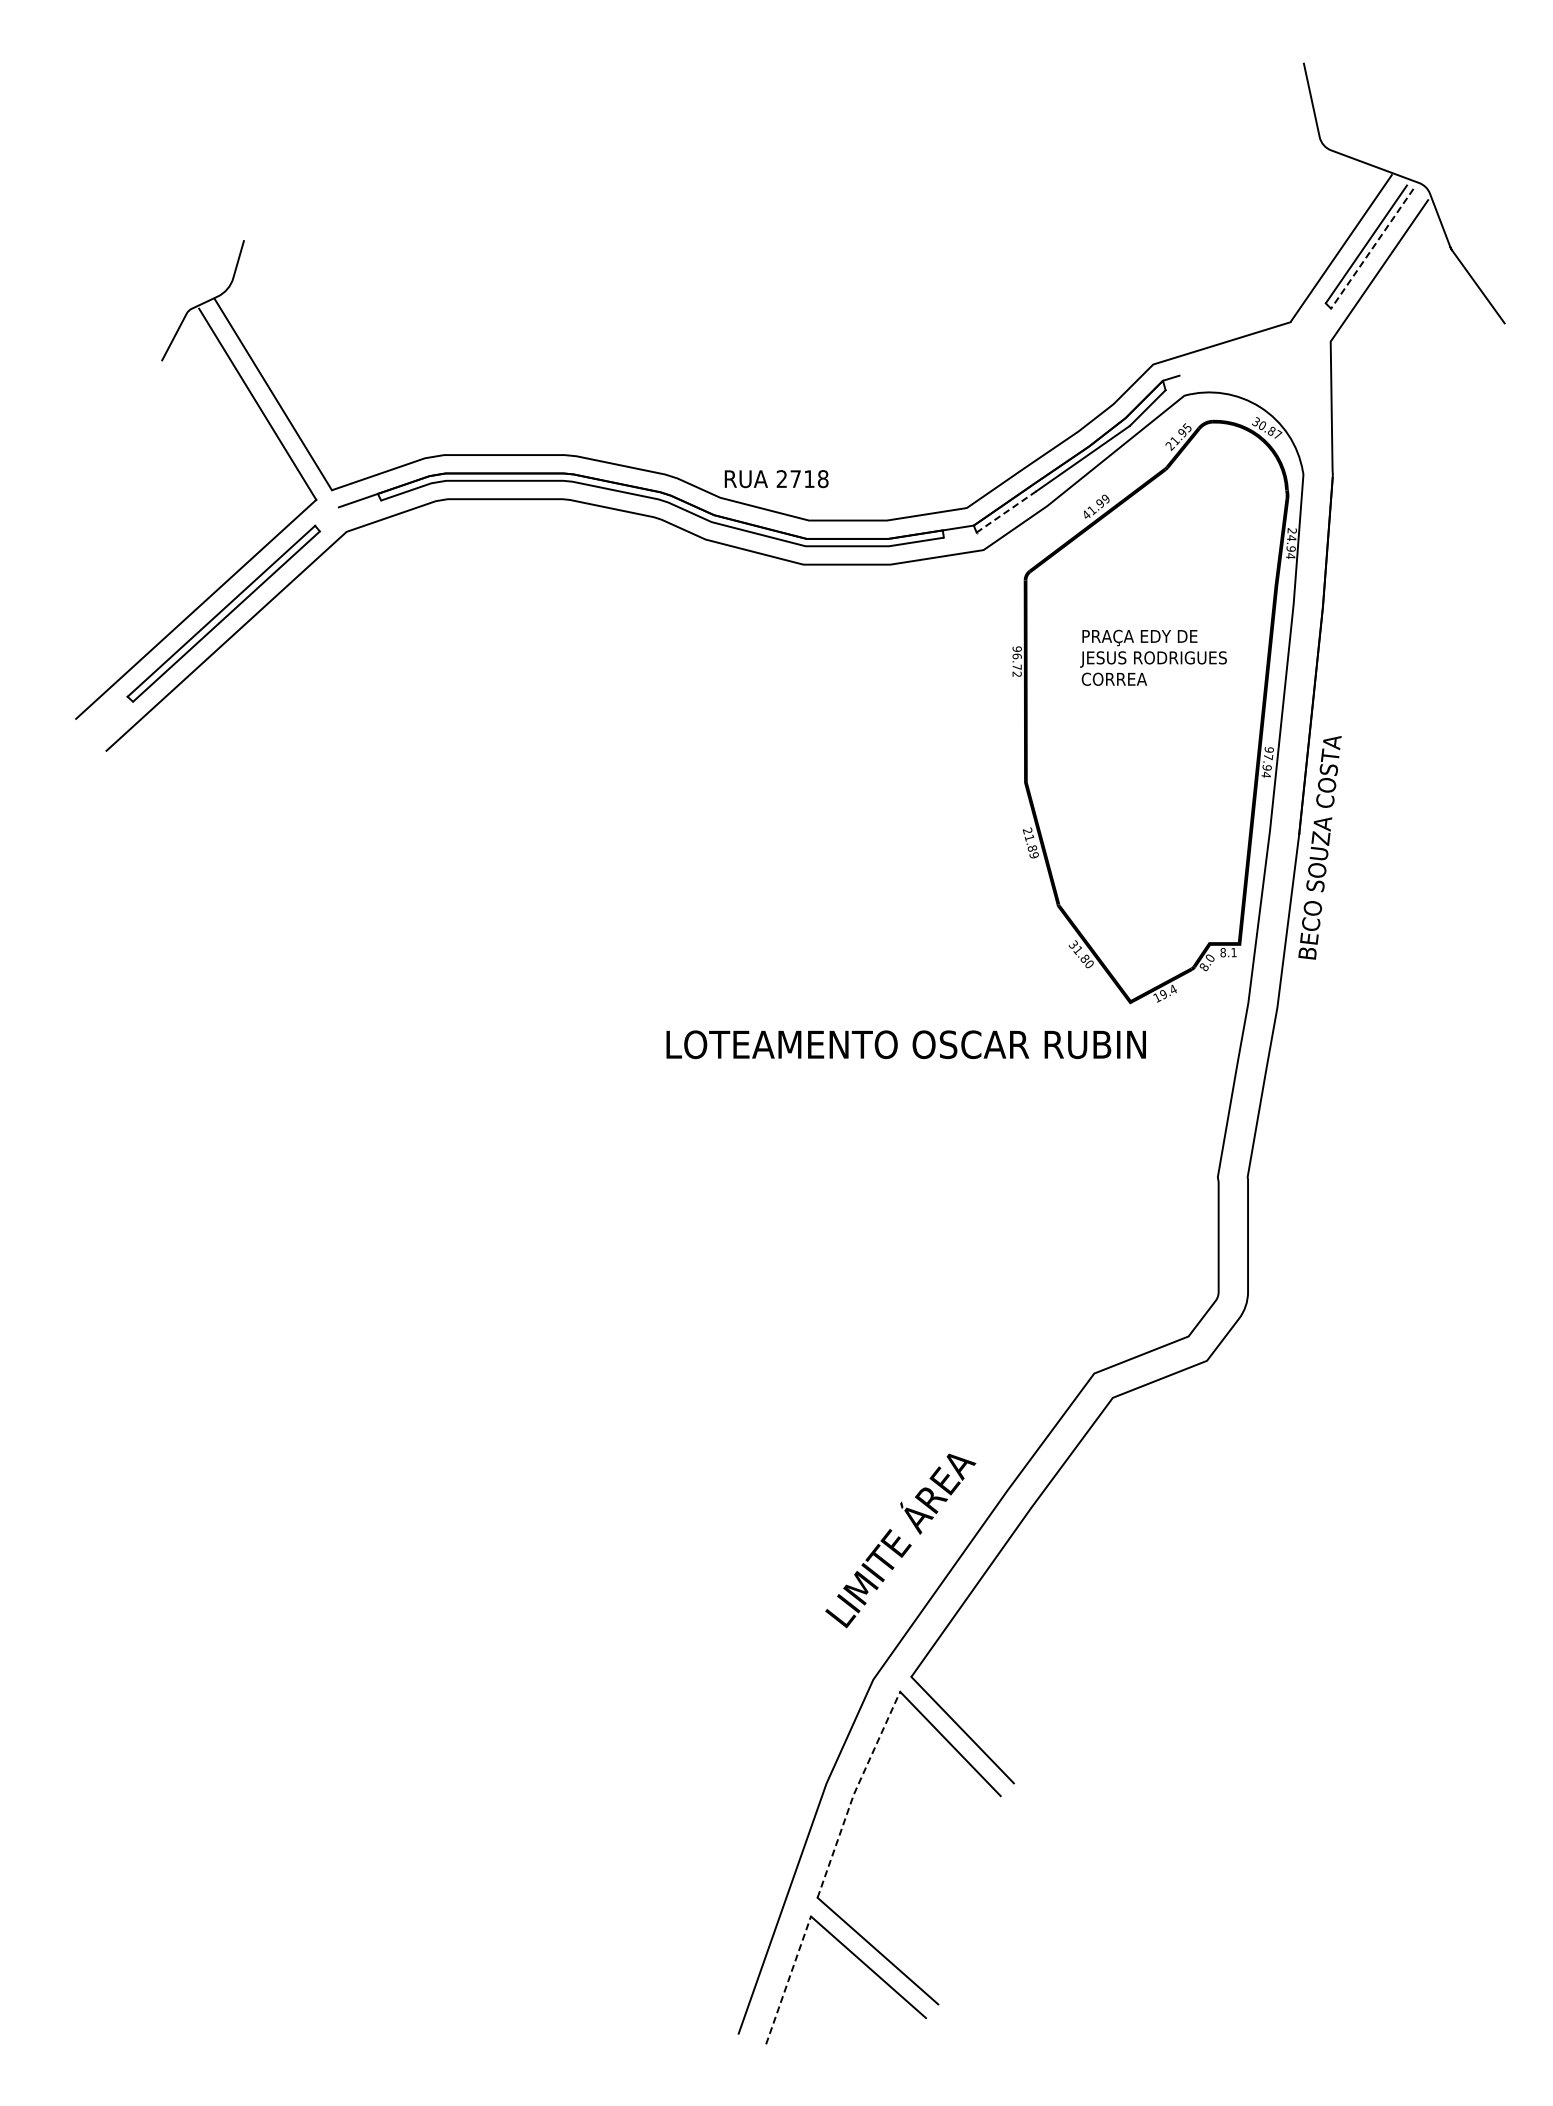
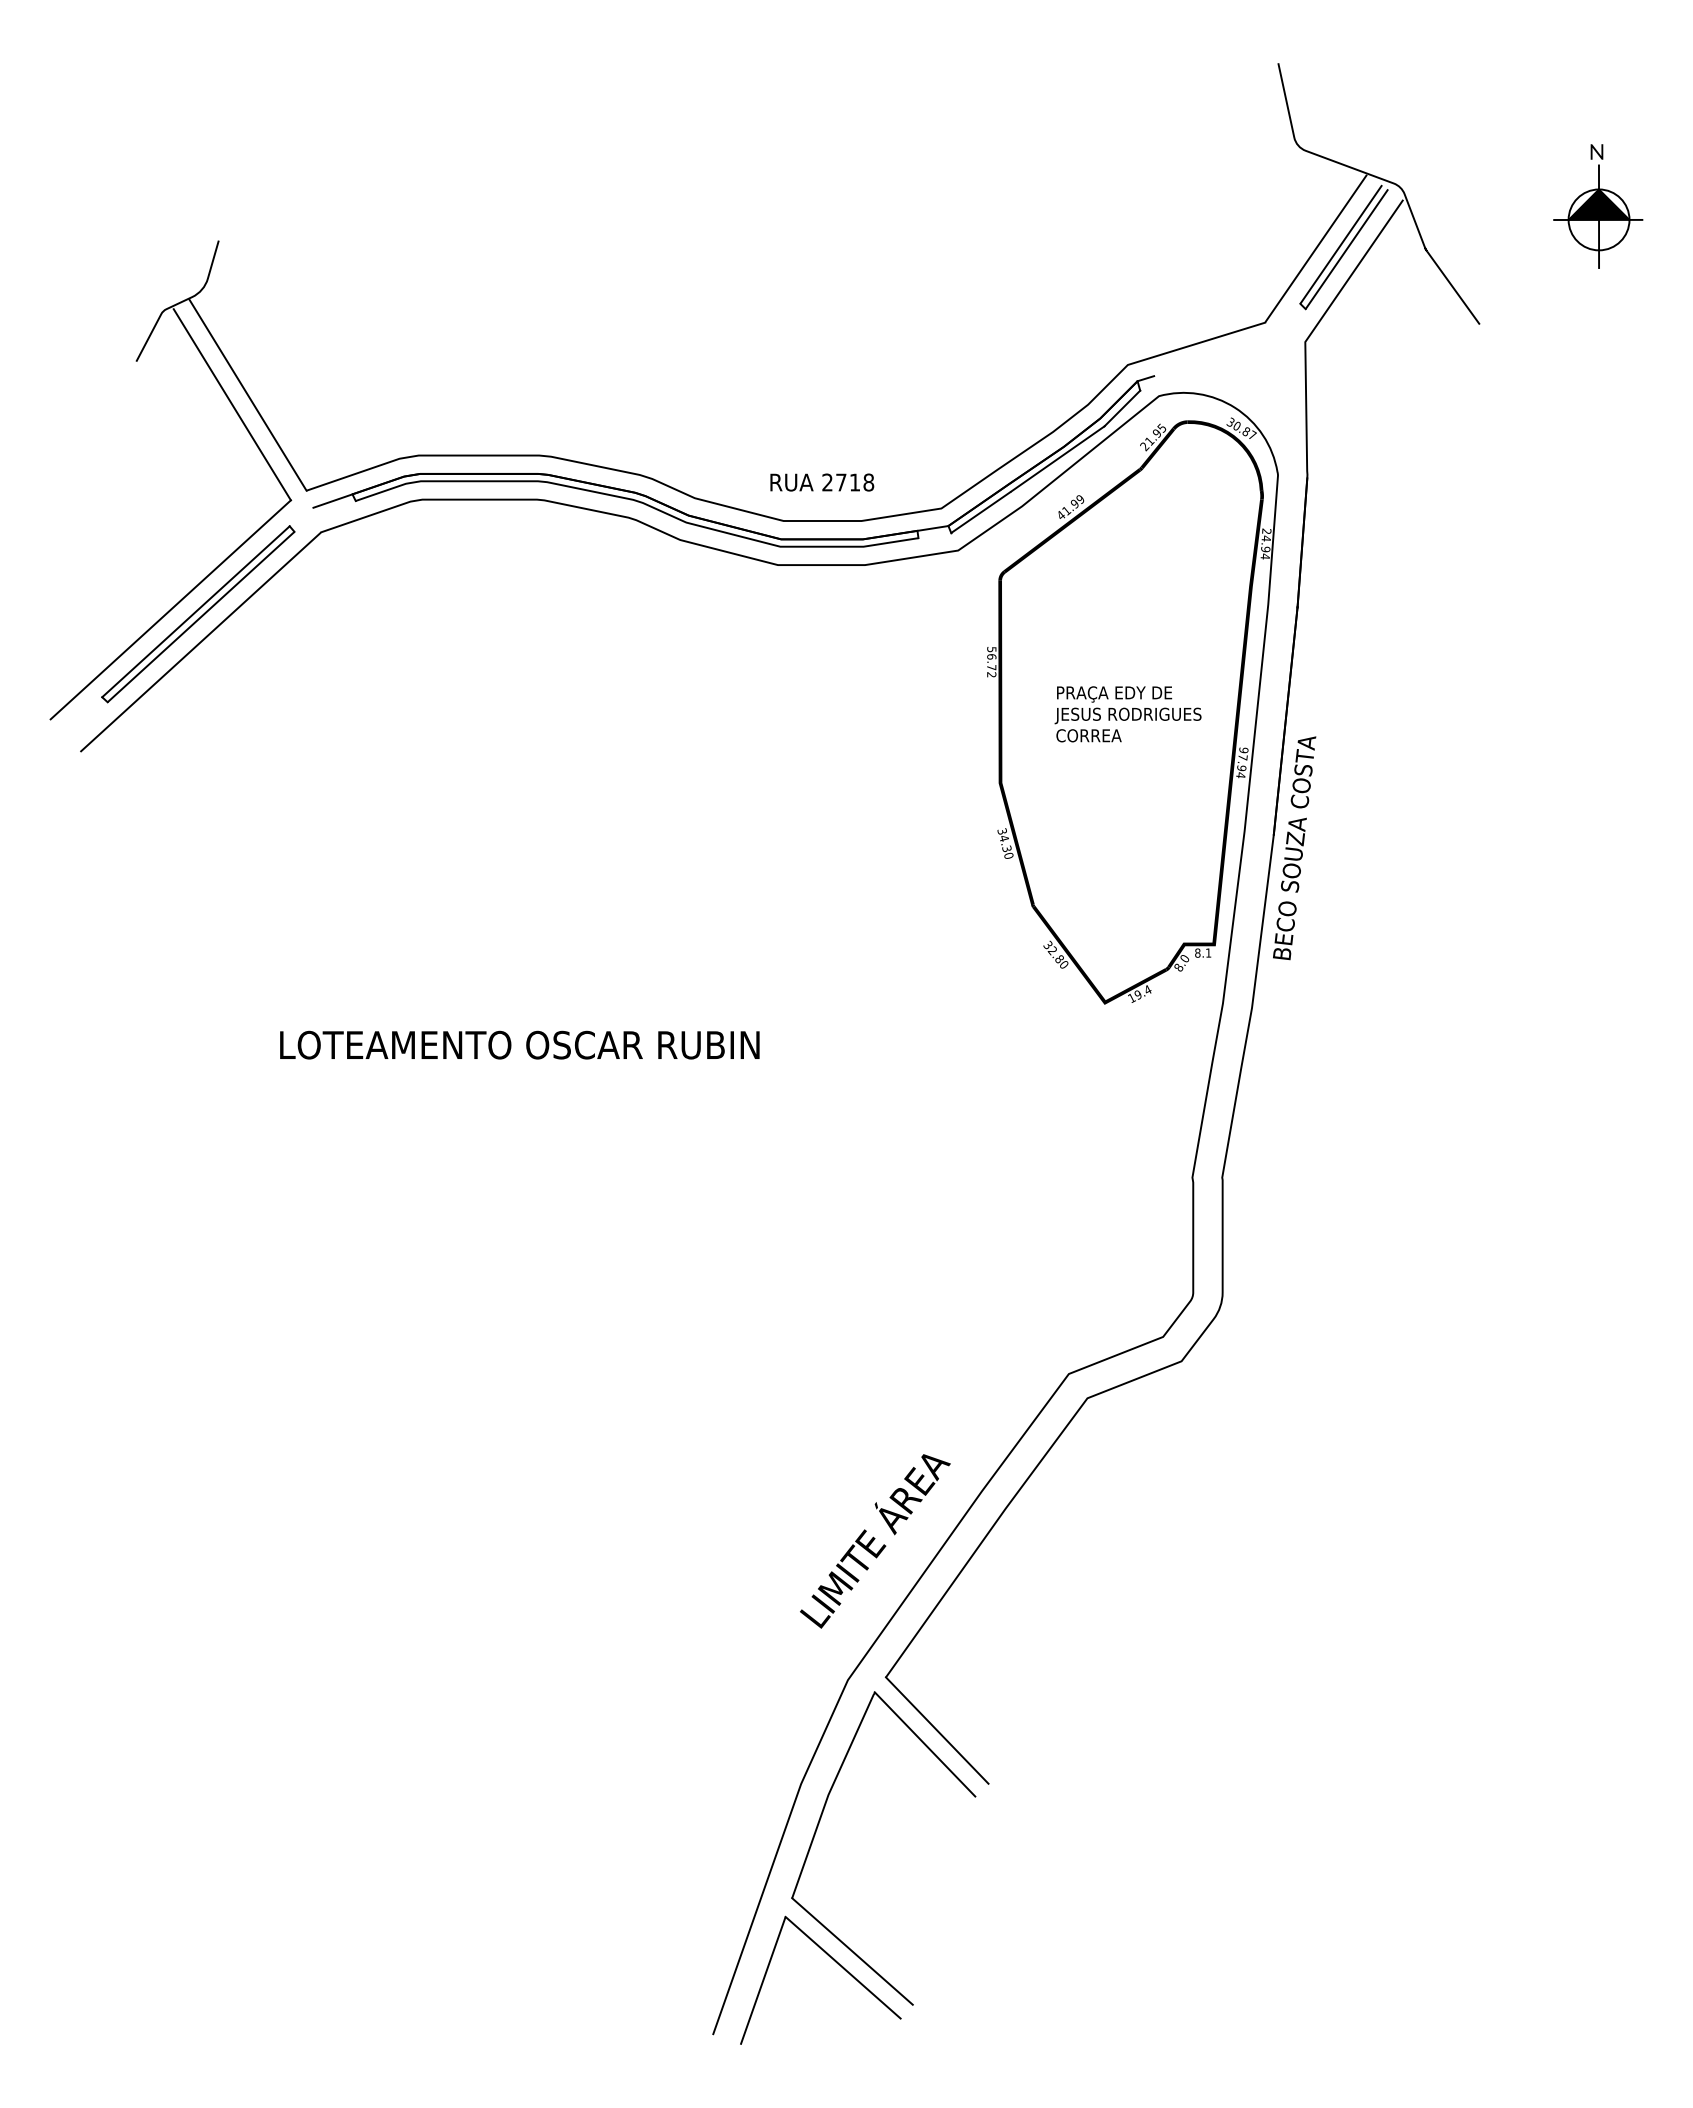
line: (1371, 249) -> (1346, 249), dashed -> solid
text: (776, 479) -> (822, 482), moved
line: (1005, 512) -> (980, 512), dashed -> solid
text: (1016, 649) -> (991, 649), 96.72 -> 56.72
text: (1152, 658) -> (1127, 714), moved
text: (1029, 843) -> (1004, 843), 21.89 -> 34.30
text: (1076, 949) -> (1051, 949), 31.80 -> 32.80
text: (905, 1044) -> (519, 1044), moved
line: (854, 1793) -> (829, 1793), dashed -> solid
line: (788, 1980) -> (763, 1980), dashed -> solid

